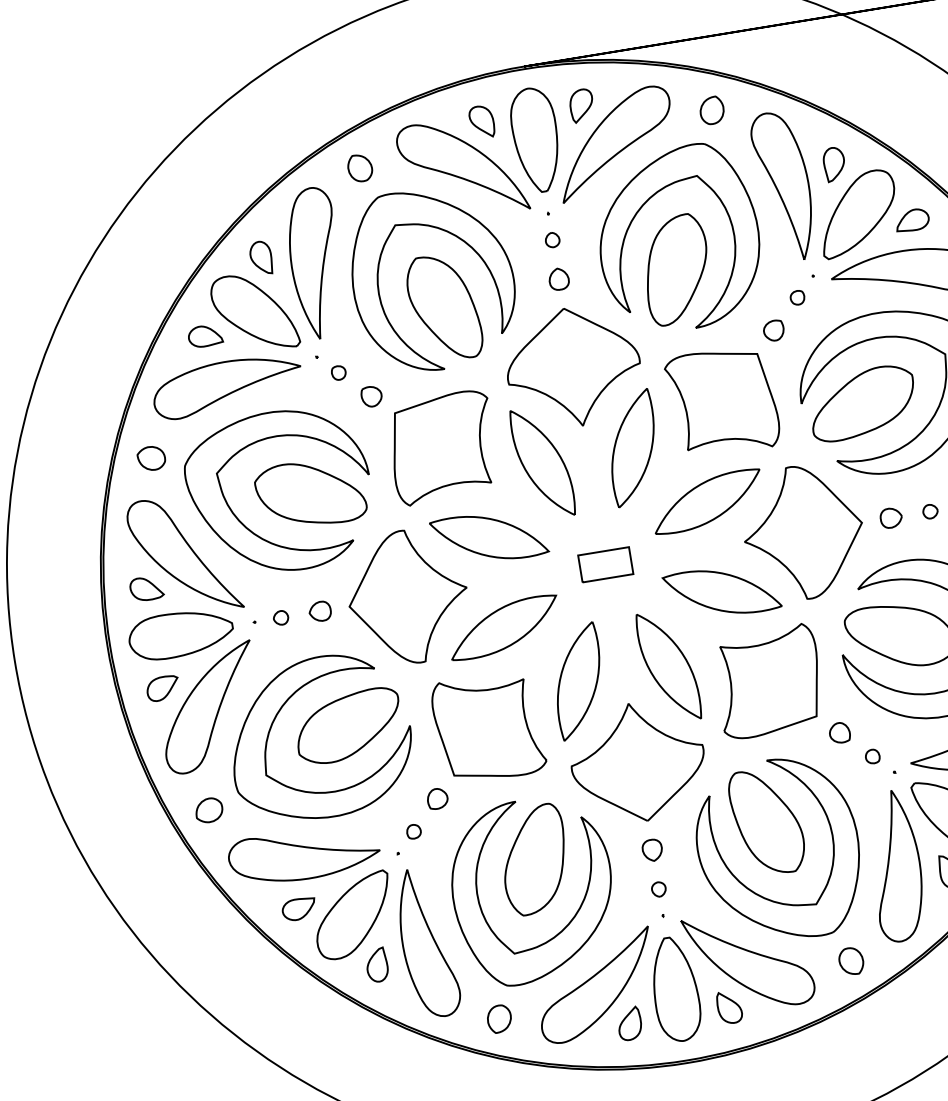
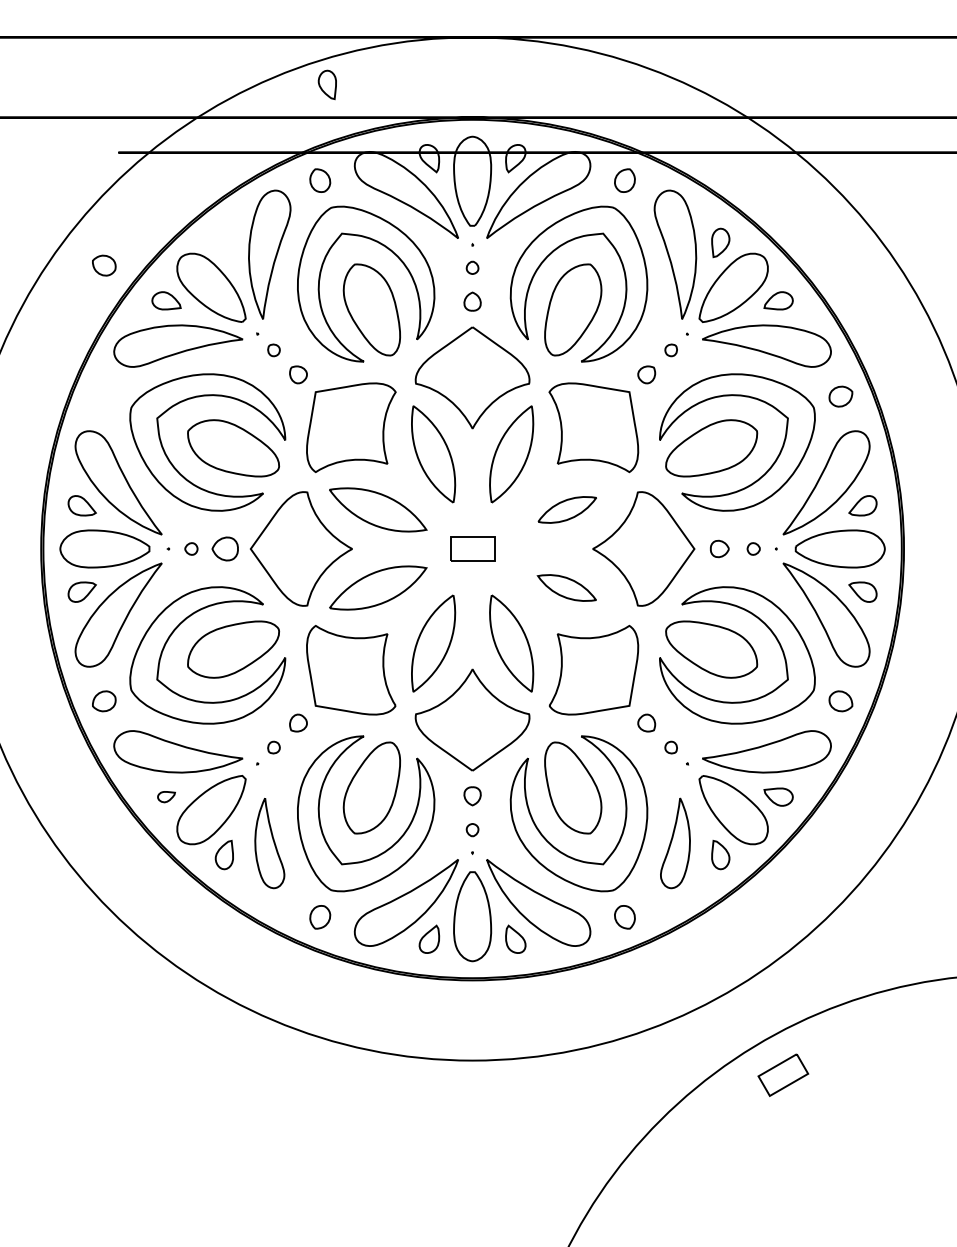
part: (260, 257) -> (326, 84), moved
part: (151, 458) -> (104, 265), moved
part: (707, 501) -> (567, 509), size x0.6
part: (721, 591) -> (566, 587), size x0.6
part: (320, 610) -> (225, 548), size x1.4
part: (895, 866) -> (675, 843), size x0.7
part: (299, 908) -> (166, 796), size x0.6
part: (426, 943) -> (269, 843), size x0.7

